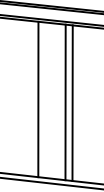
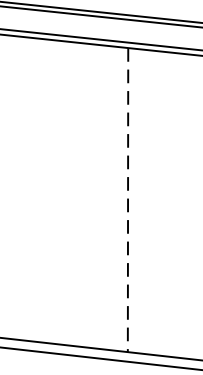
line: (38, 99) -> (75, 194), removed
line: (65, 102) -> (127, 200), solid -> dashed
line: (72, 103) -> (141, 202), removed

